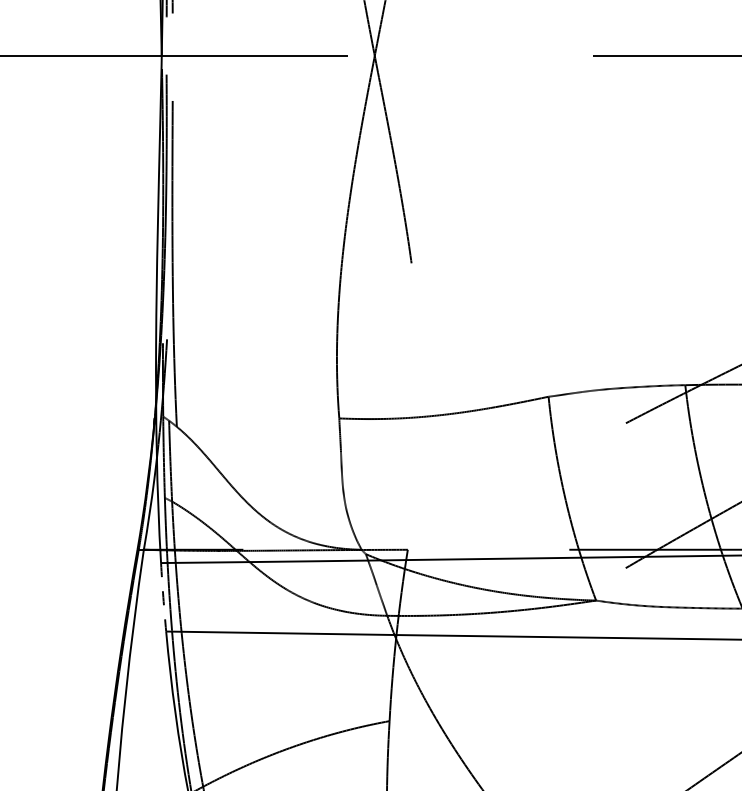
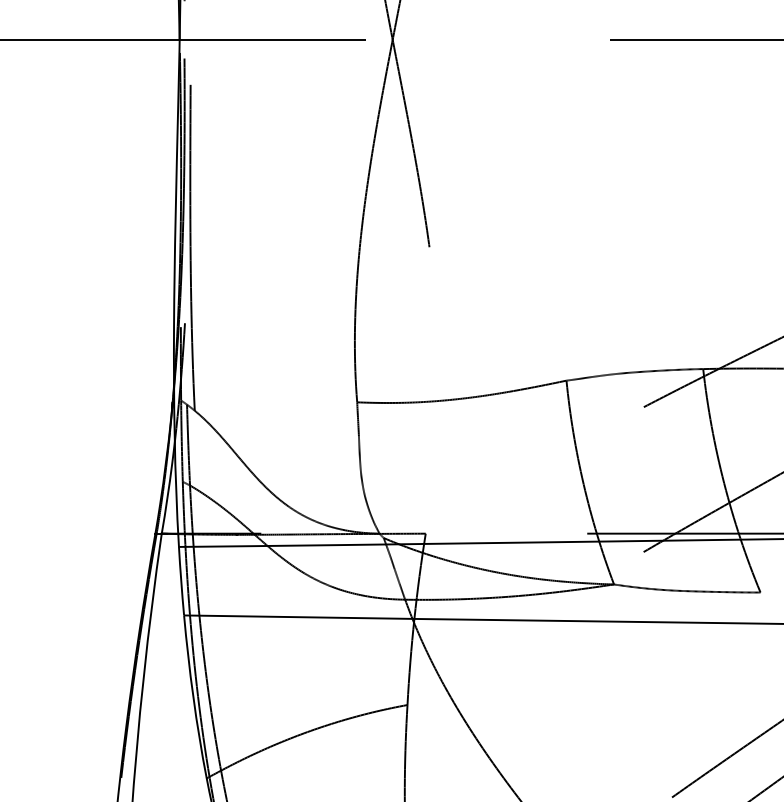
arc: (163, 597) -> (181, 581), dashed -> solid

